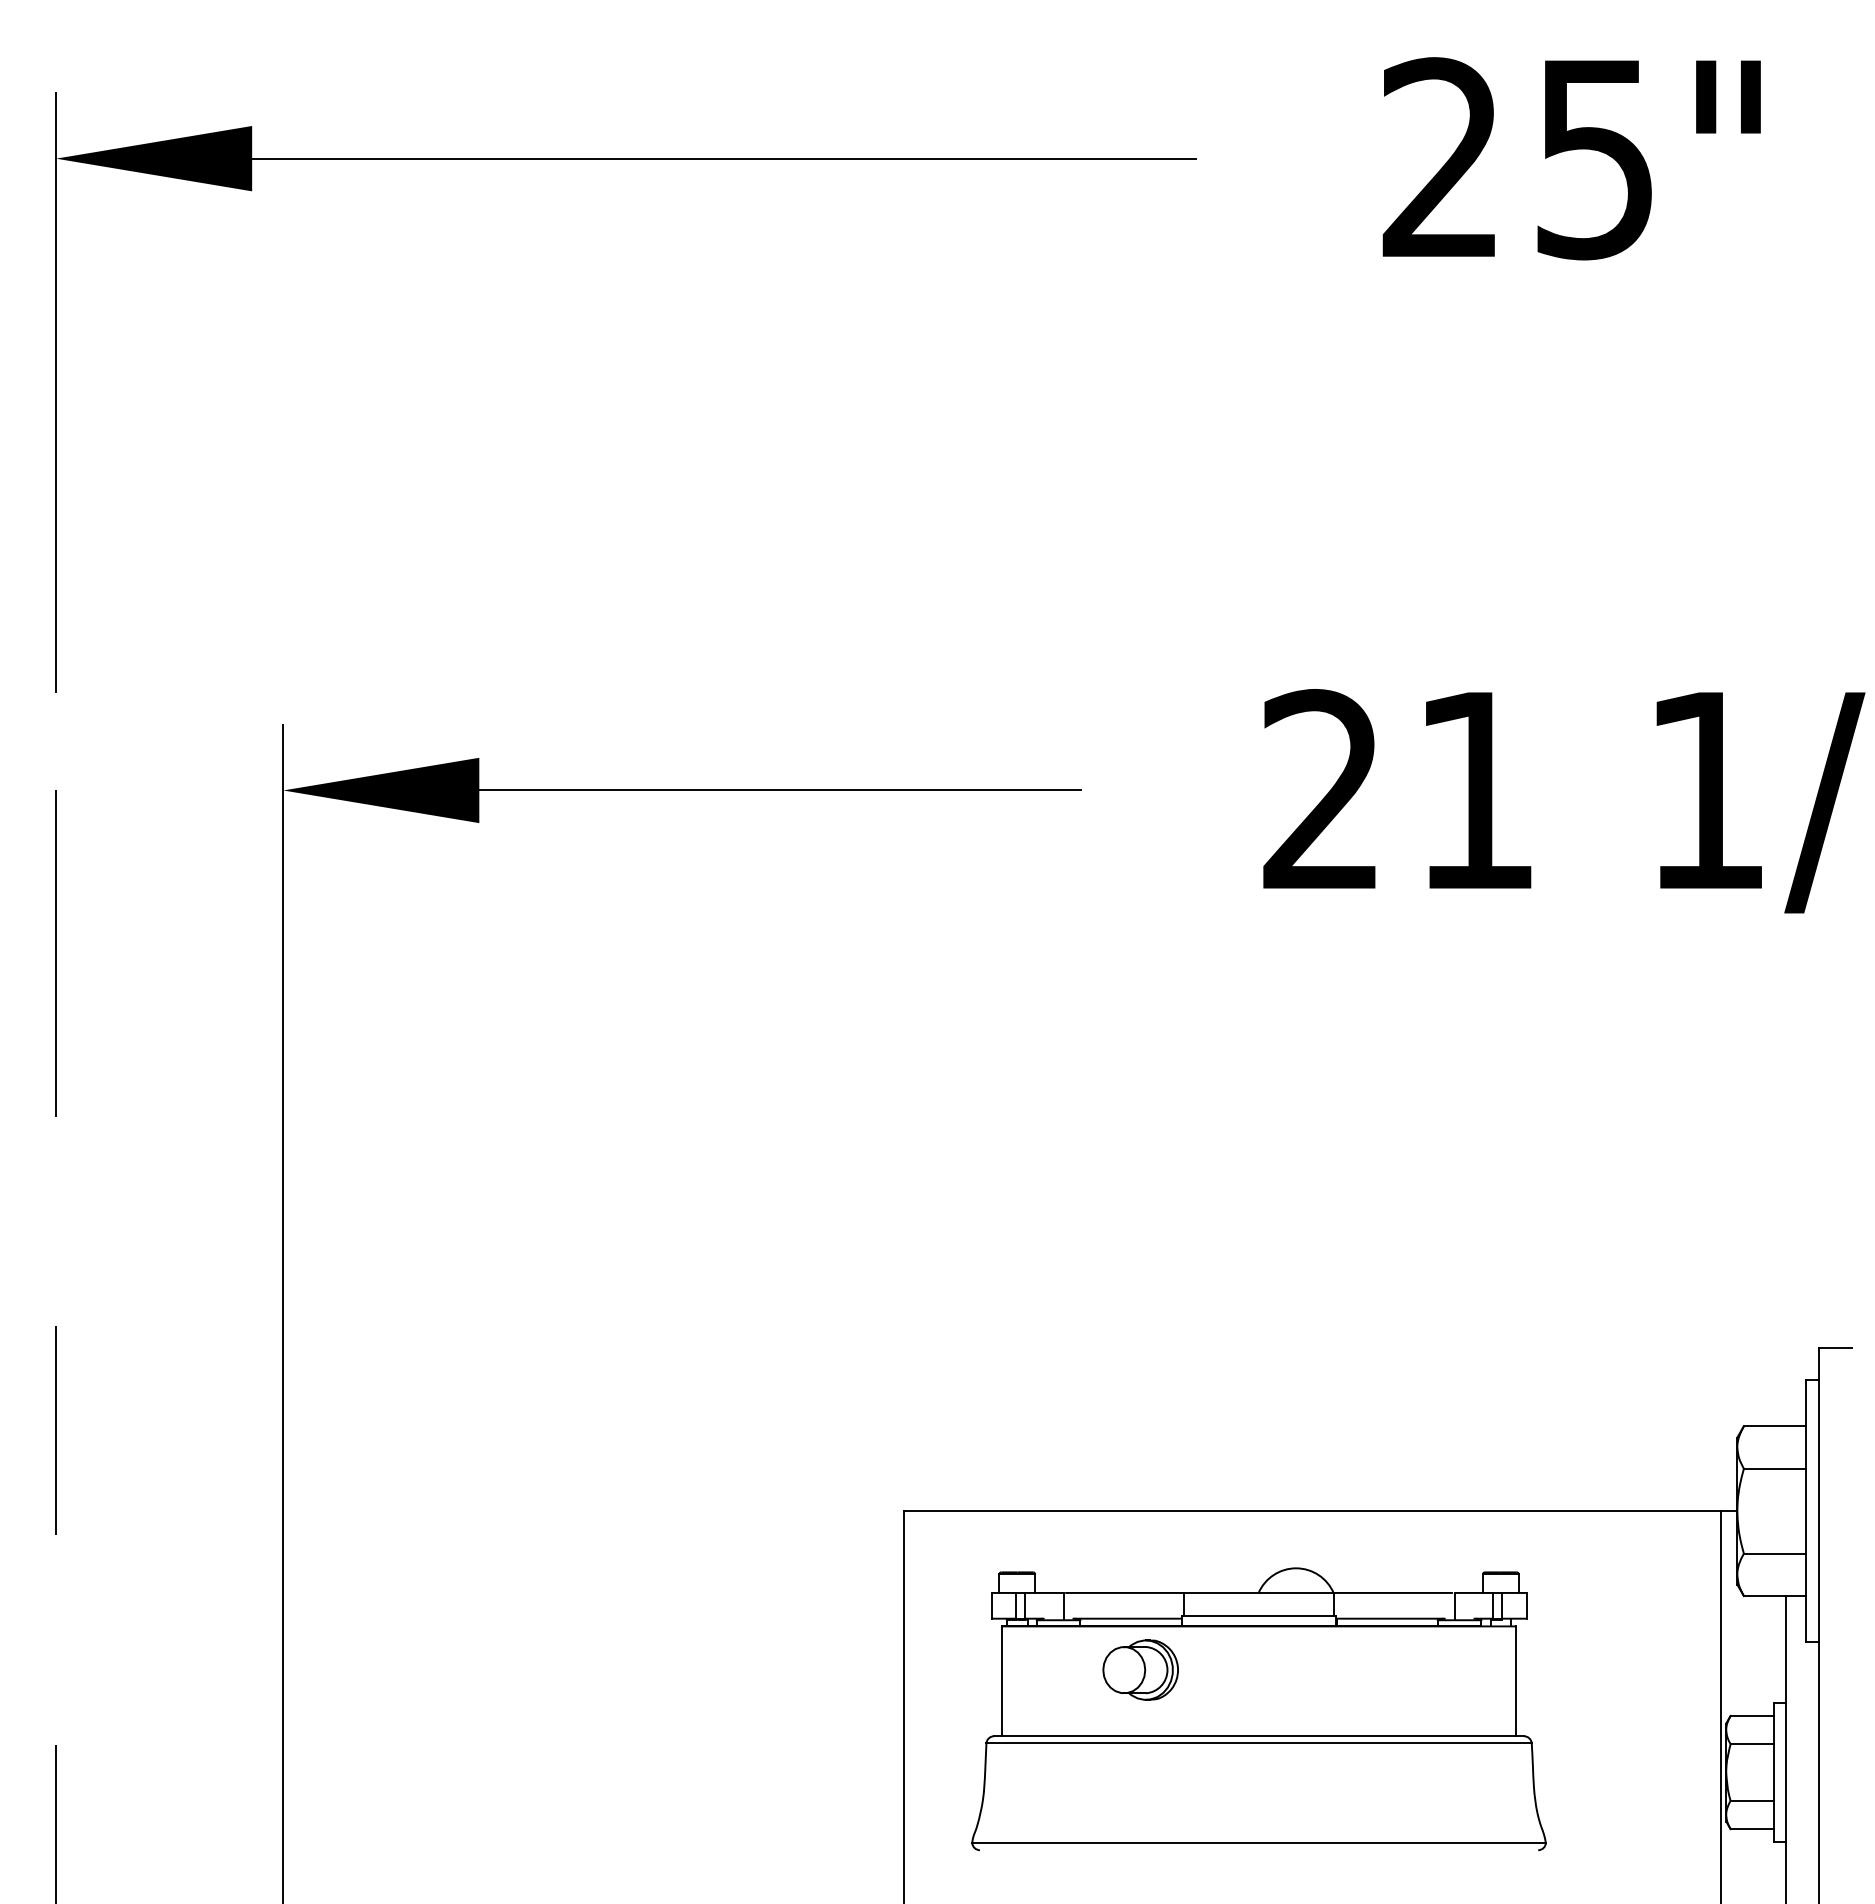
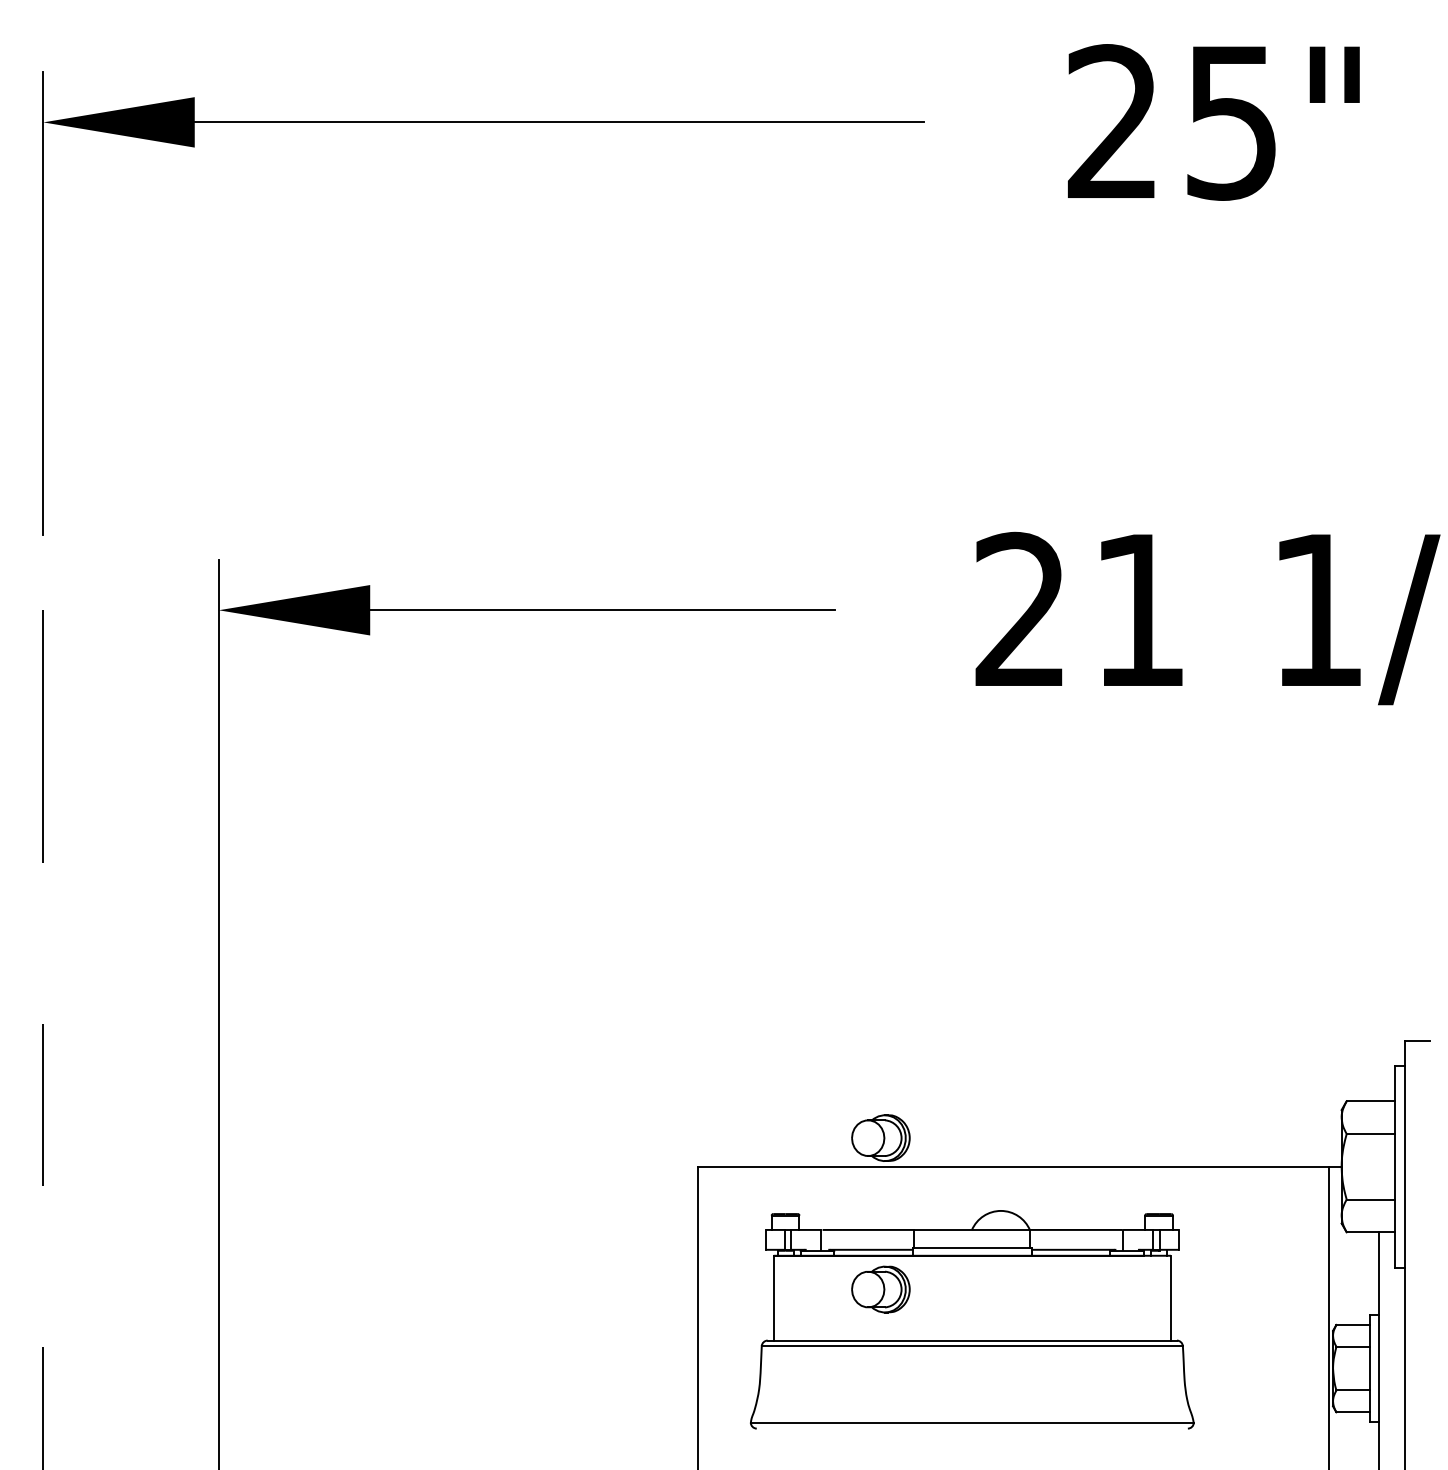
part: (1140, 1473) -> (880, 1137), added

